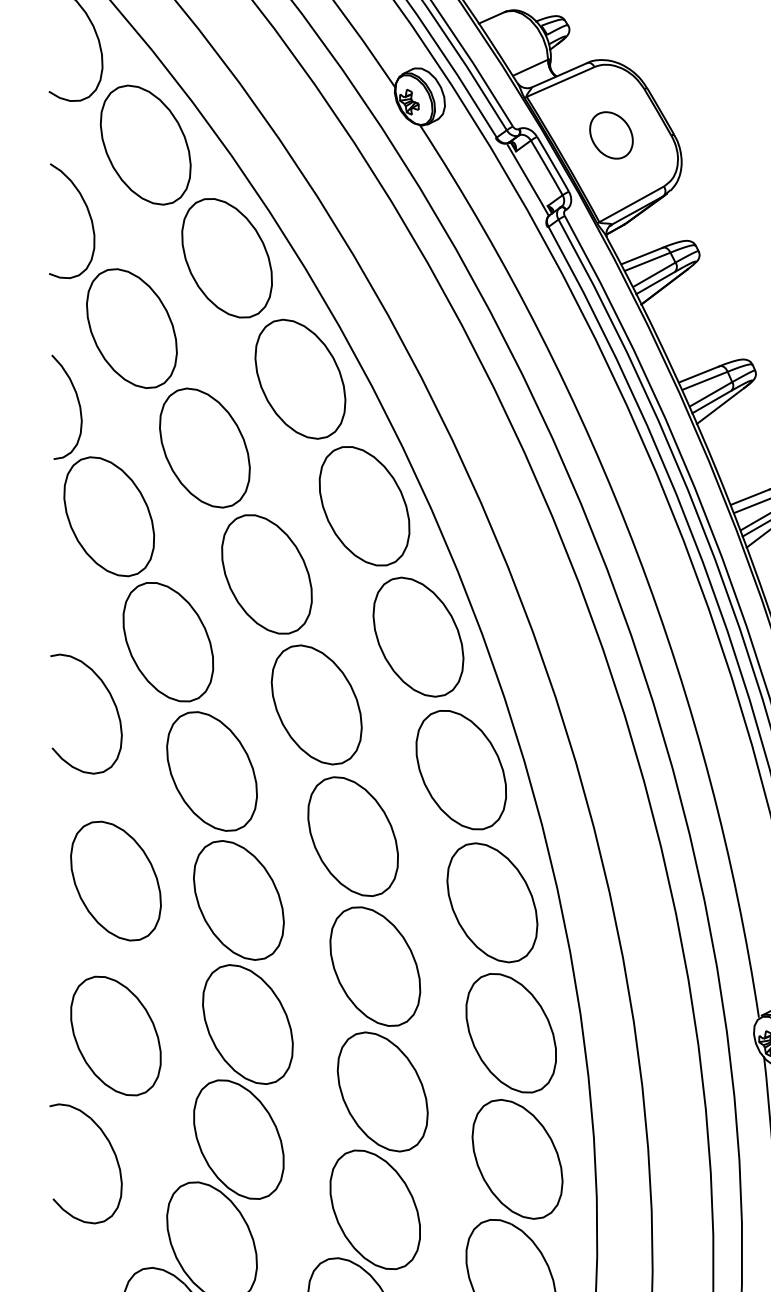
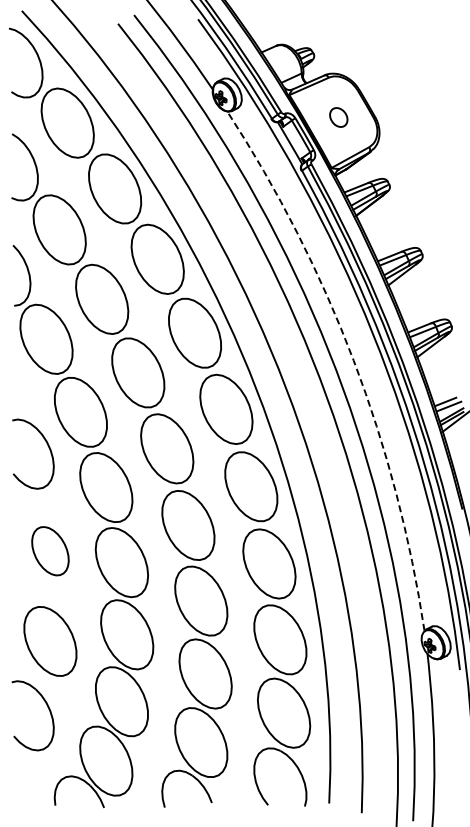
part: (611, 135) -> (338, 117), size x0.7
arc: (636, 553) -> (353, 360), solid -> dashed
part: (116, 879) -> (50, 550), size x0.7

